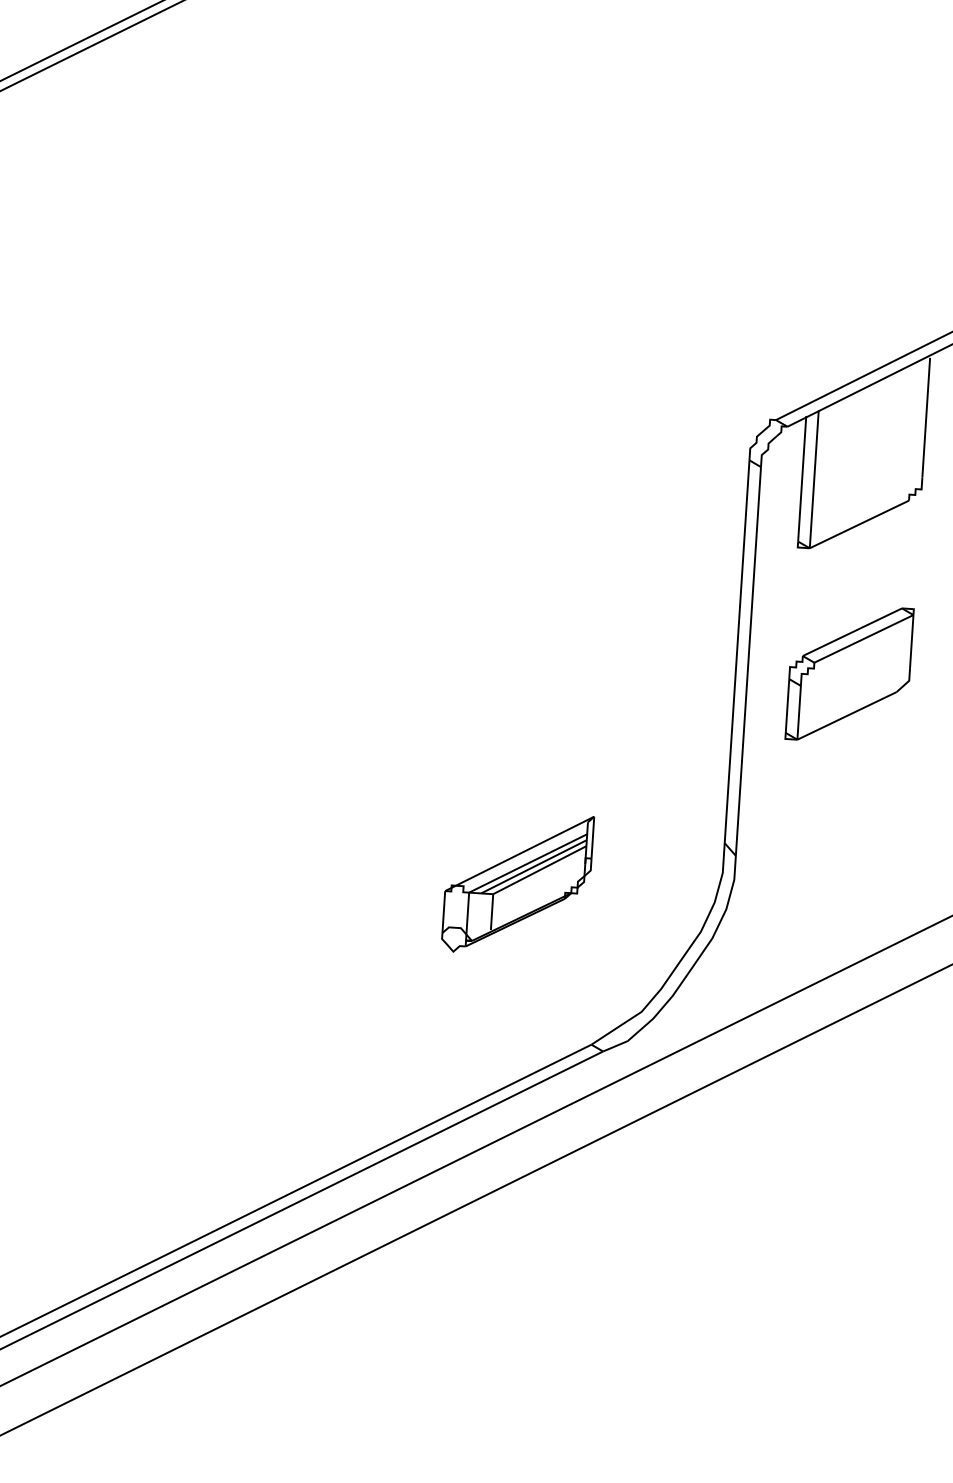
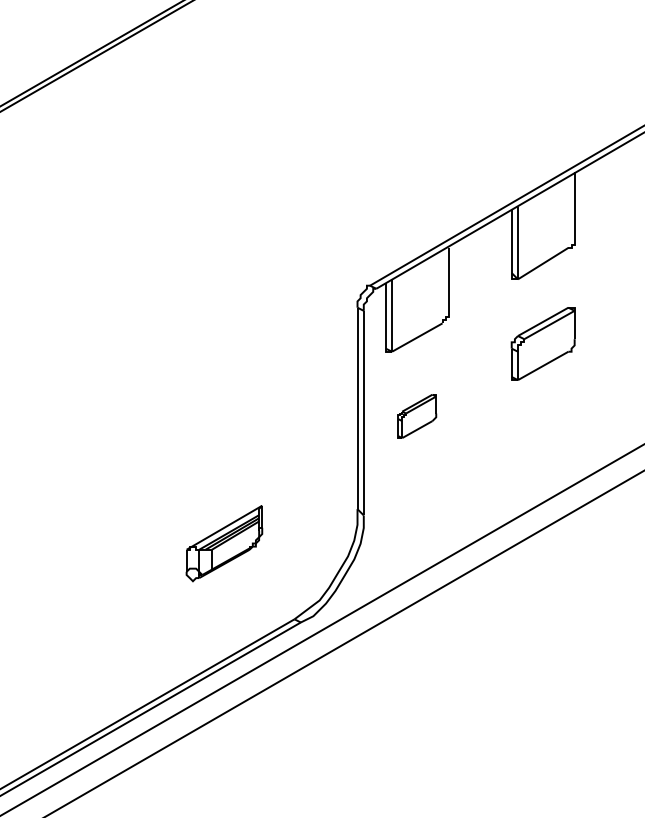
part: (850, 674) -> (417, 416), size x0.6
part: (517, 883) -> (224, 543), moved

